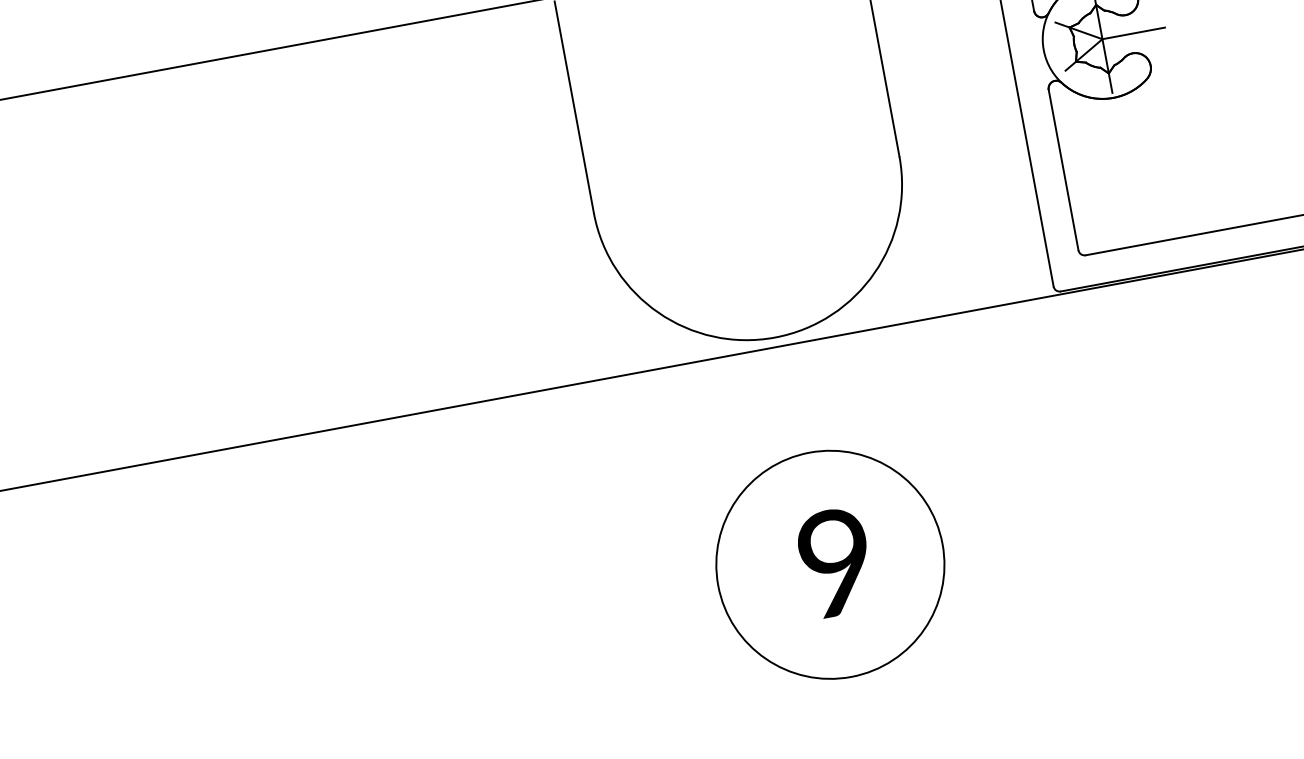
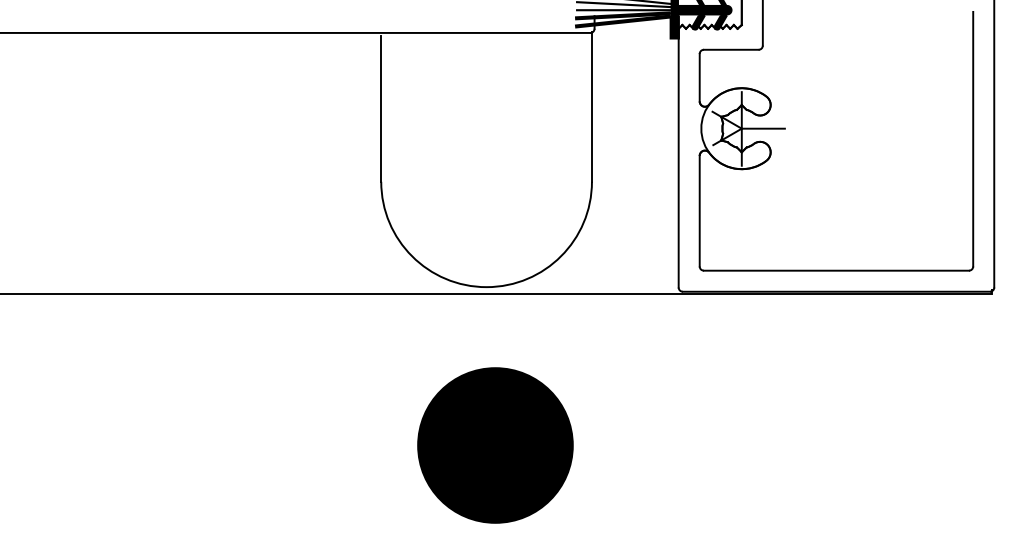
fill: (830, 564) -> (495, 445), added

